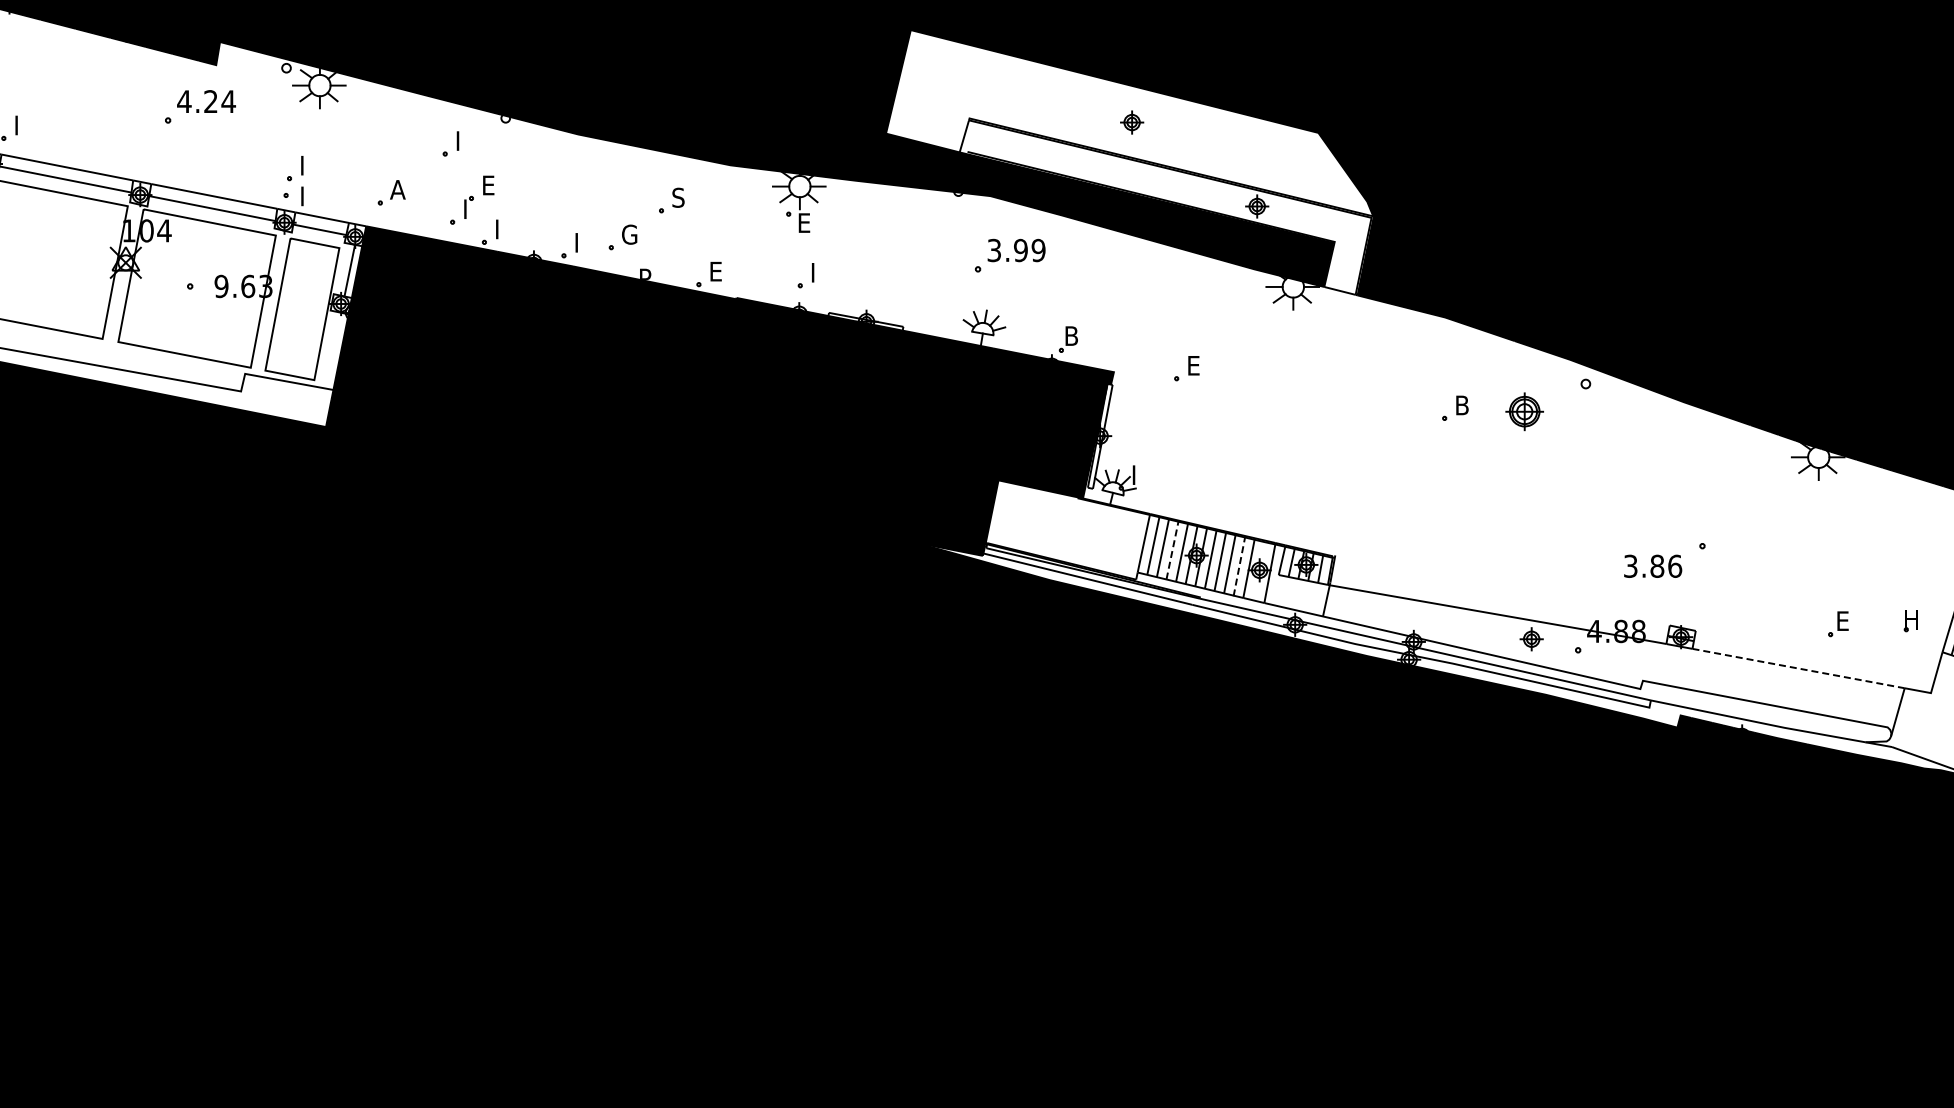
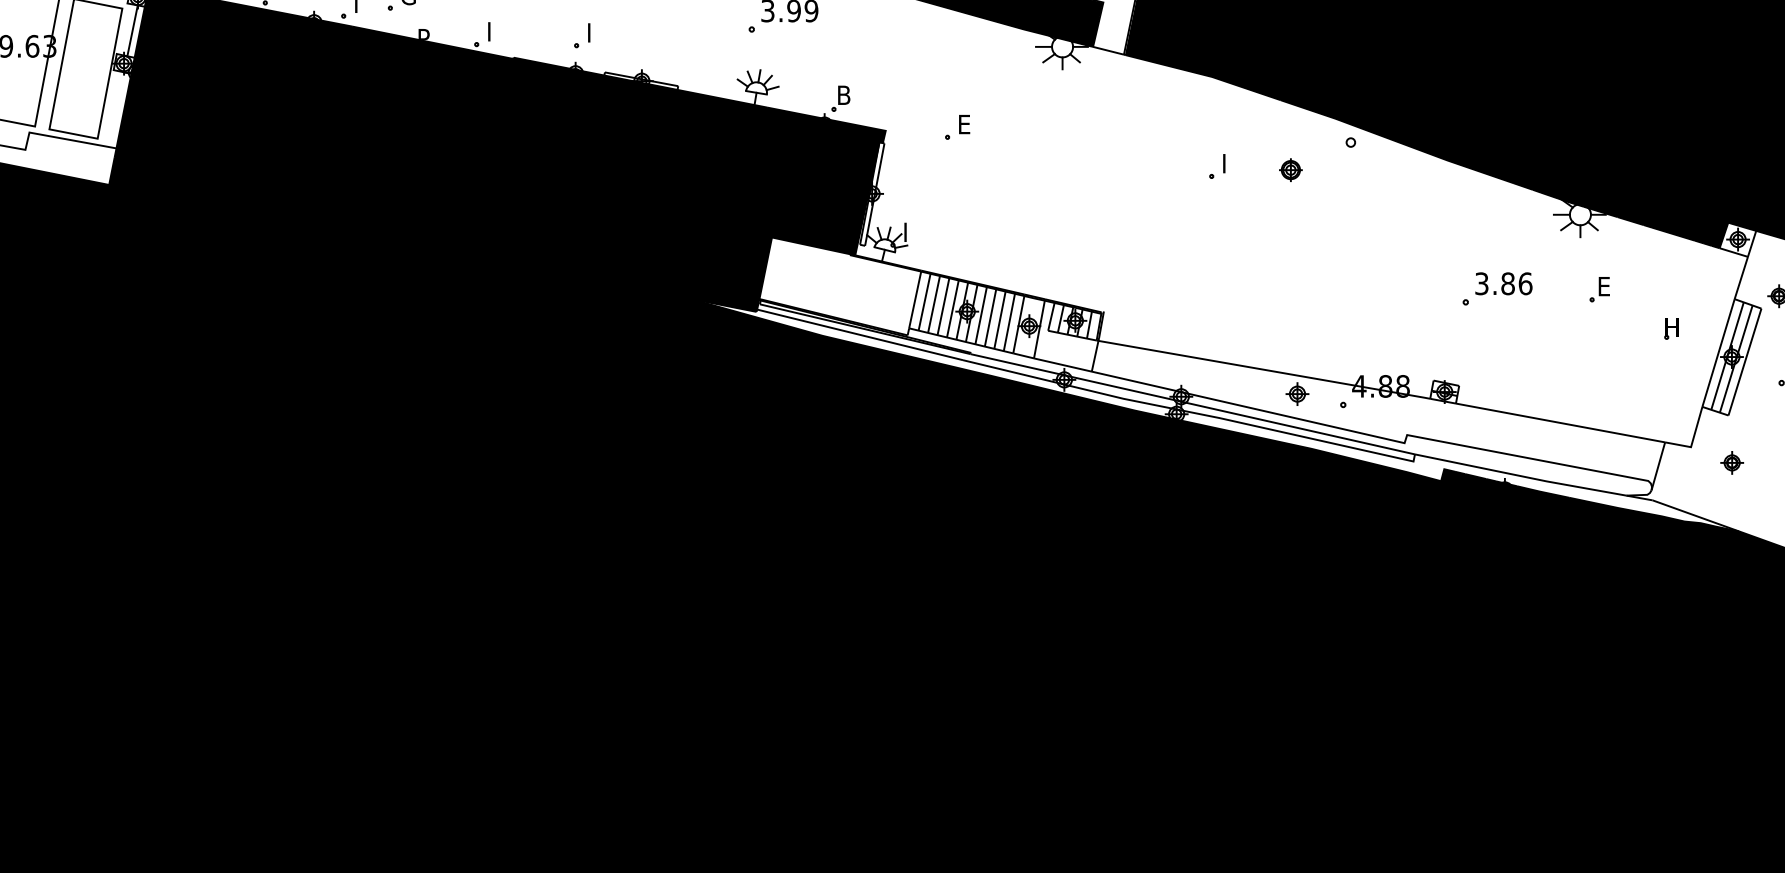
text: (717, 271) -> (495, 31), E -> I
text: (1463, 405) -> (1230, 163), B -> I
part: (1525, 412) -> (1291, 170), size x0.62
line: (1172, 549) -> (943, 305), dashed -> solid
text: (1653, 565) -> (1504, 282), moved
line: (1239, 566) -> (1009, 322), dashed -> solid
part: (1910, 621) -> (1670, 329), moved
part: (1838, 624) -> (1599, 289), moved
line: (1798, 668) -> (1560, 422), dashed -> solid

